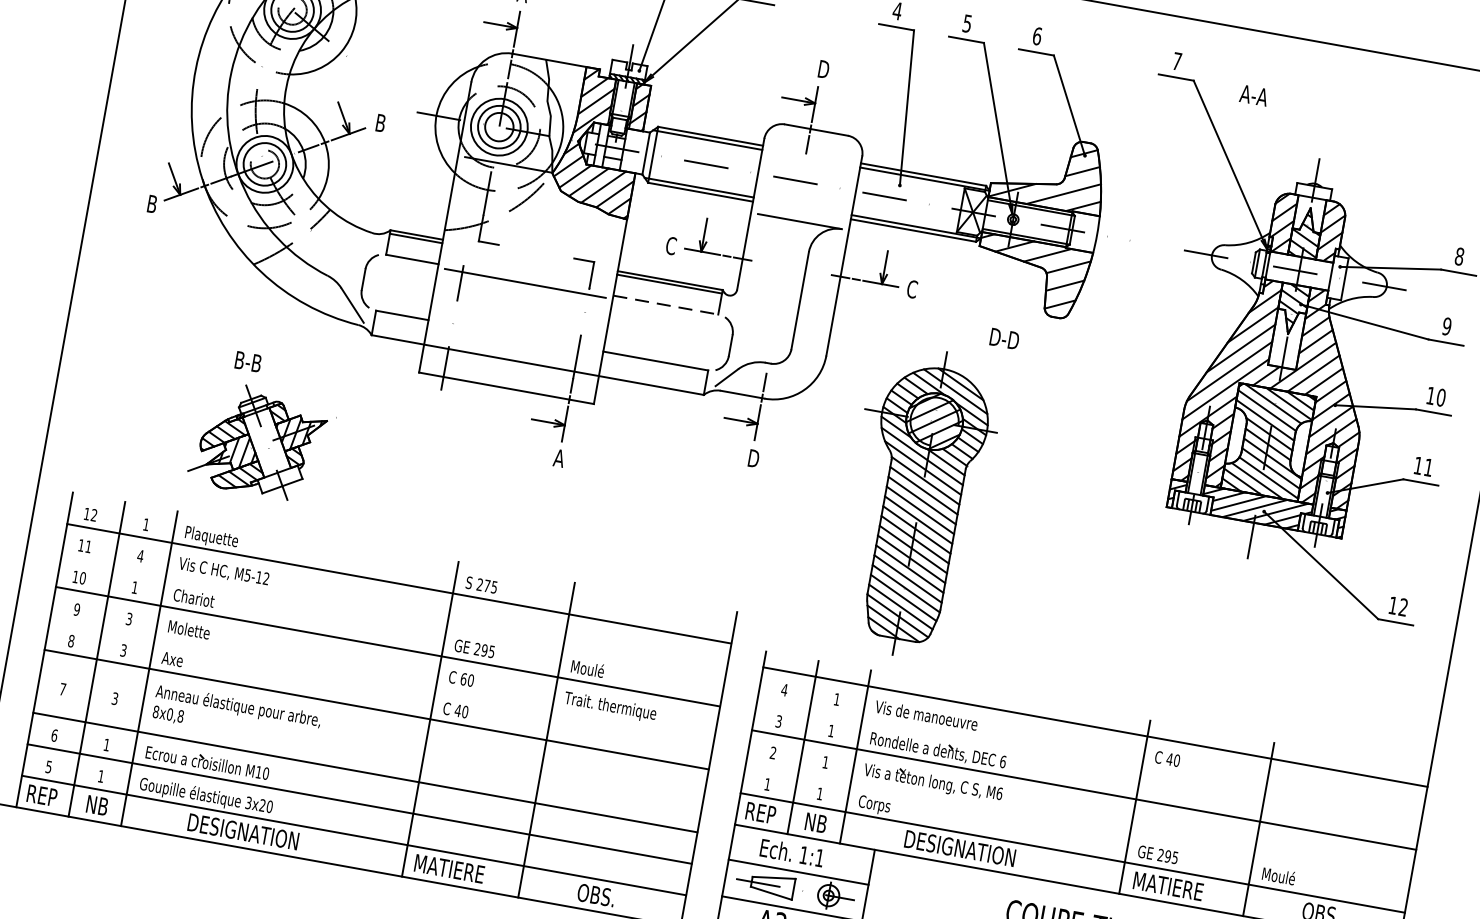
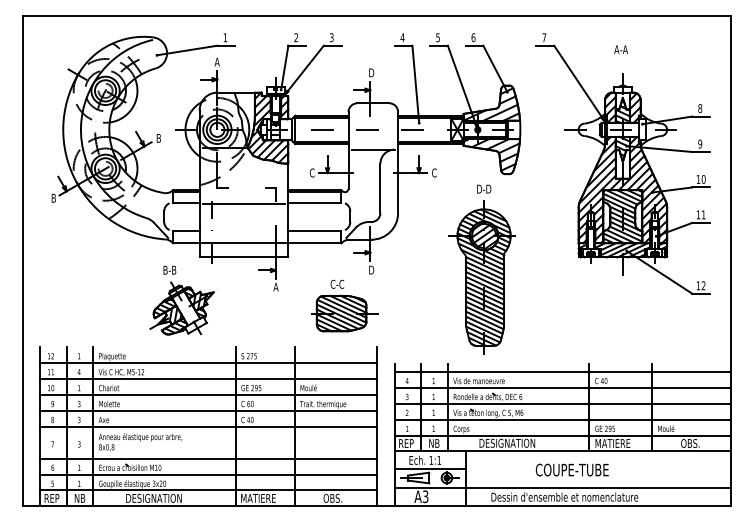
text: (1252, 94) -> (620, 49), moved
line: (665, 304) -> (314, 202), dashed -> solid
part: (264, 426) -> (183, 300), moved
part: (914, 502) -> (481, 277), moved
part: (687, 518) -> (344, 305), added
line: (393, 614) -> (208, 378), added
line: (382, 677) -> (208, 410), added
line: (1088, 758) -> (562, 387), added
line: (1077, 821) -> (562, 419), added

